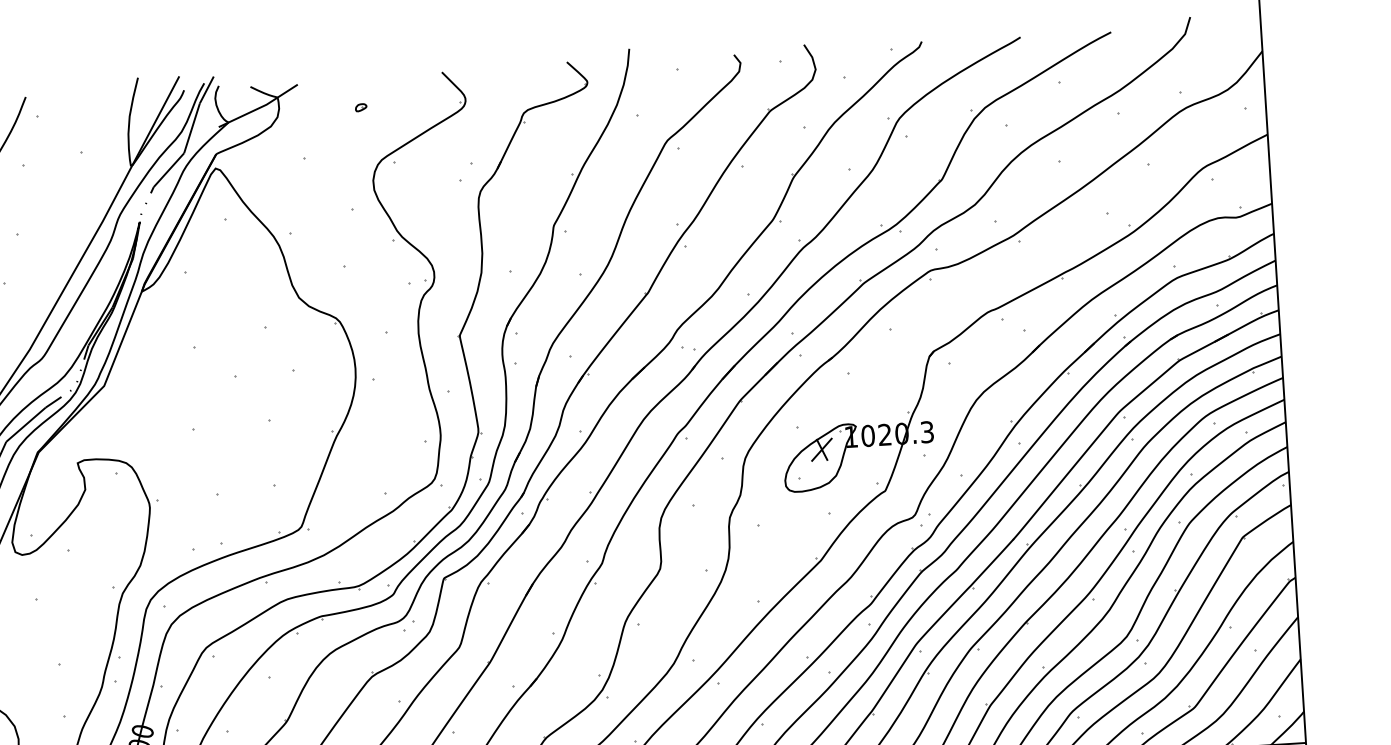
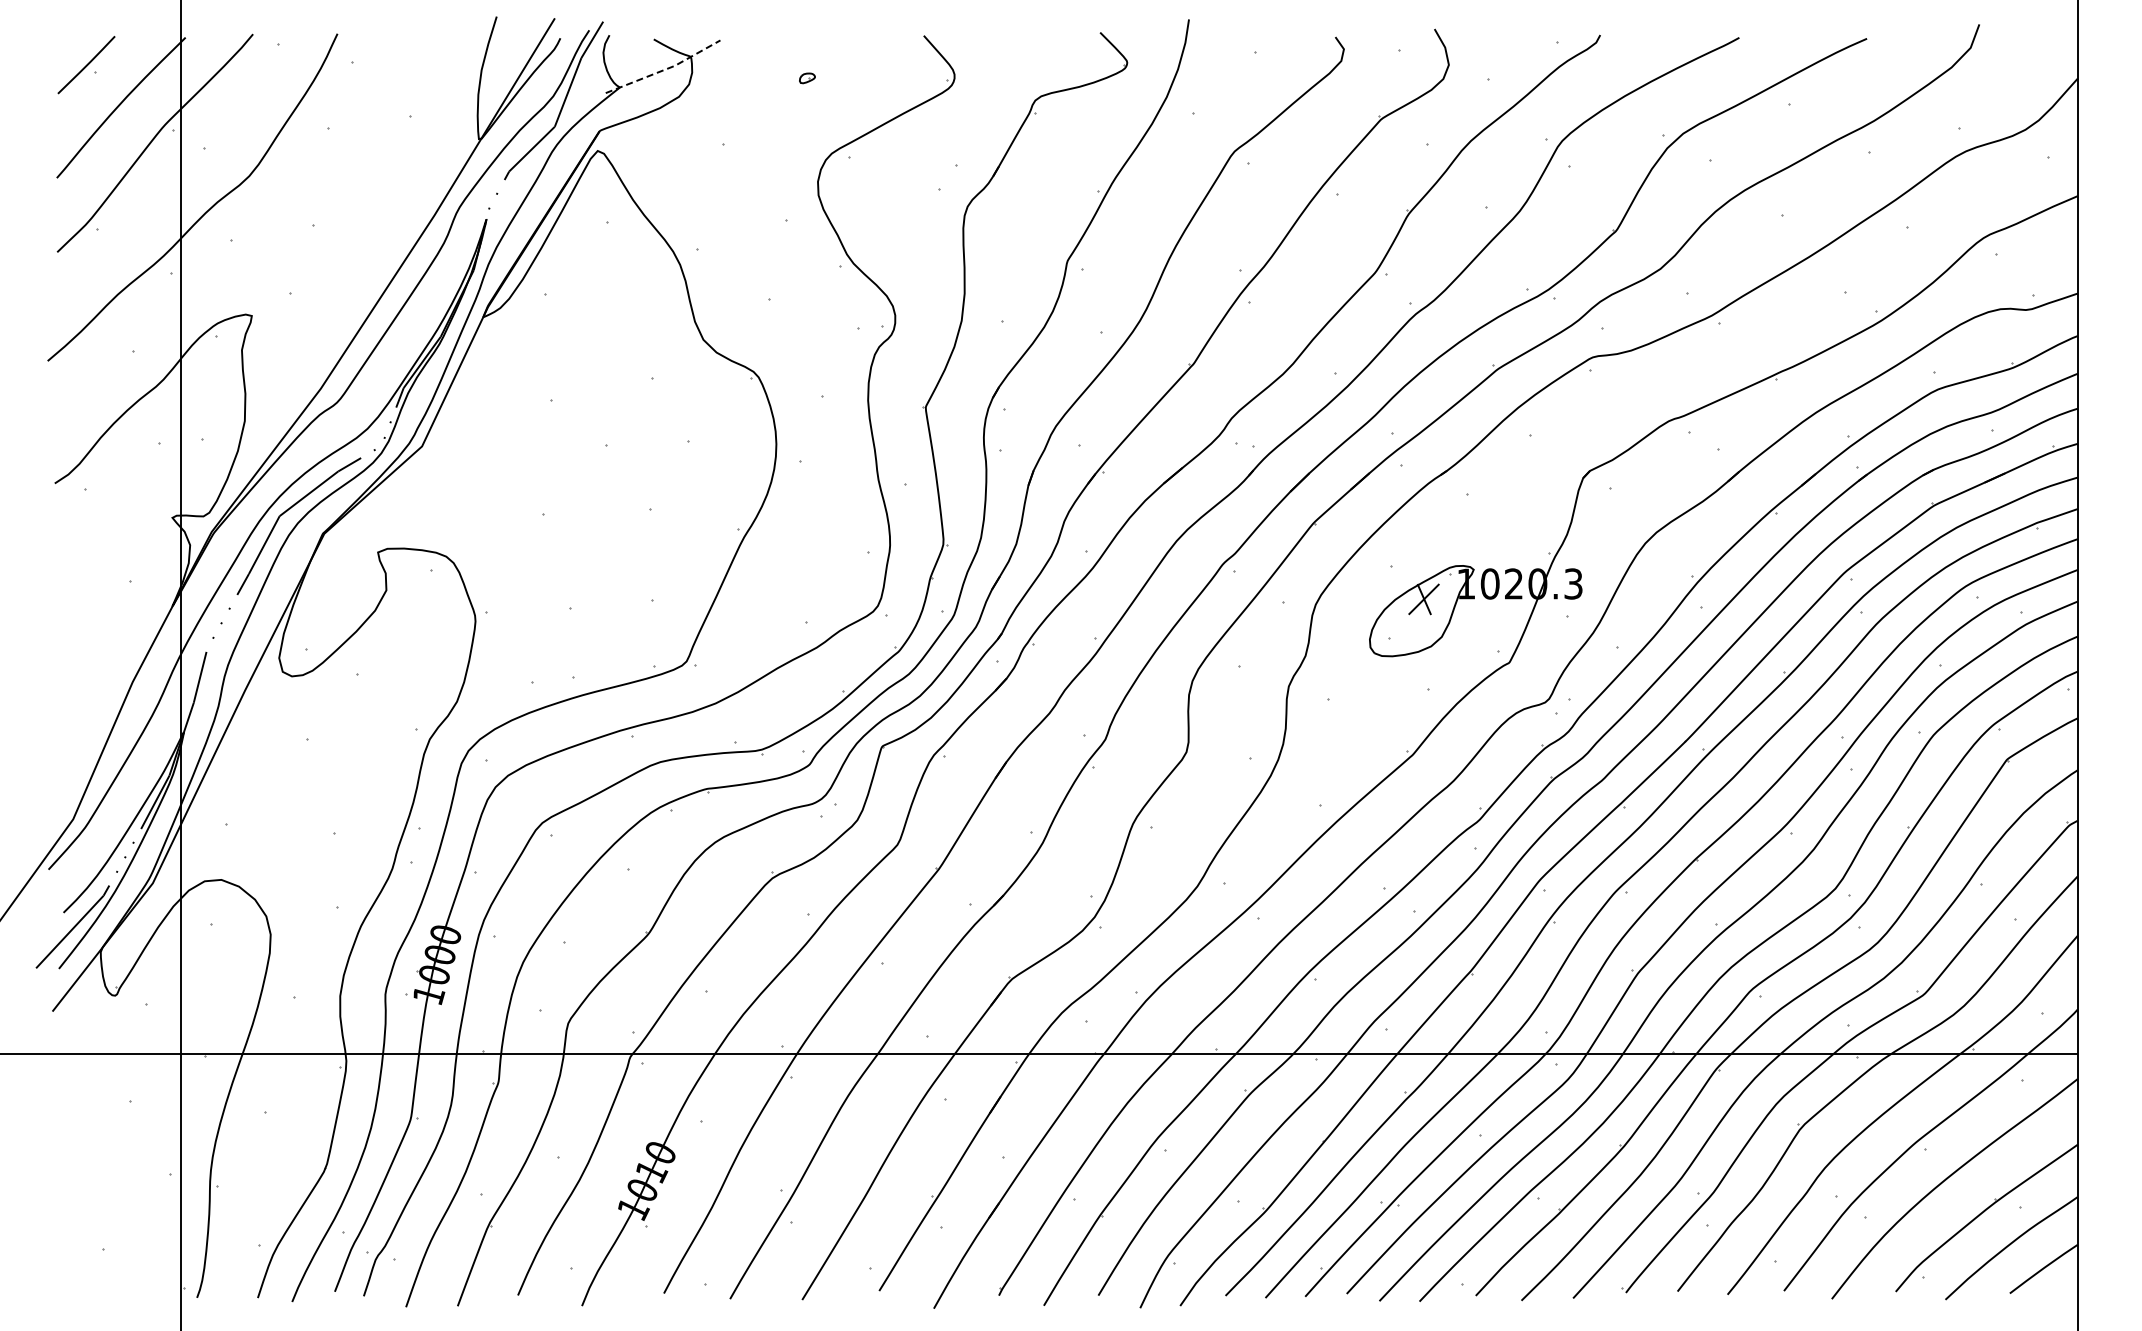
line: (260, 107) -> (665, 69), solid -> dashed

